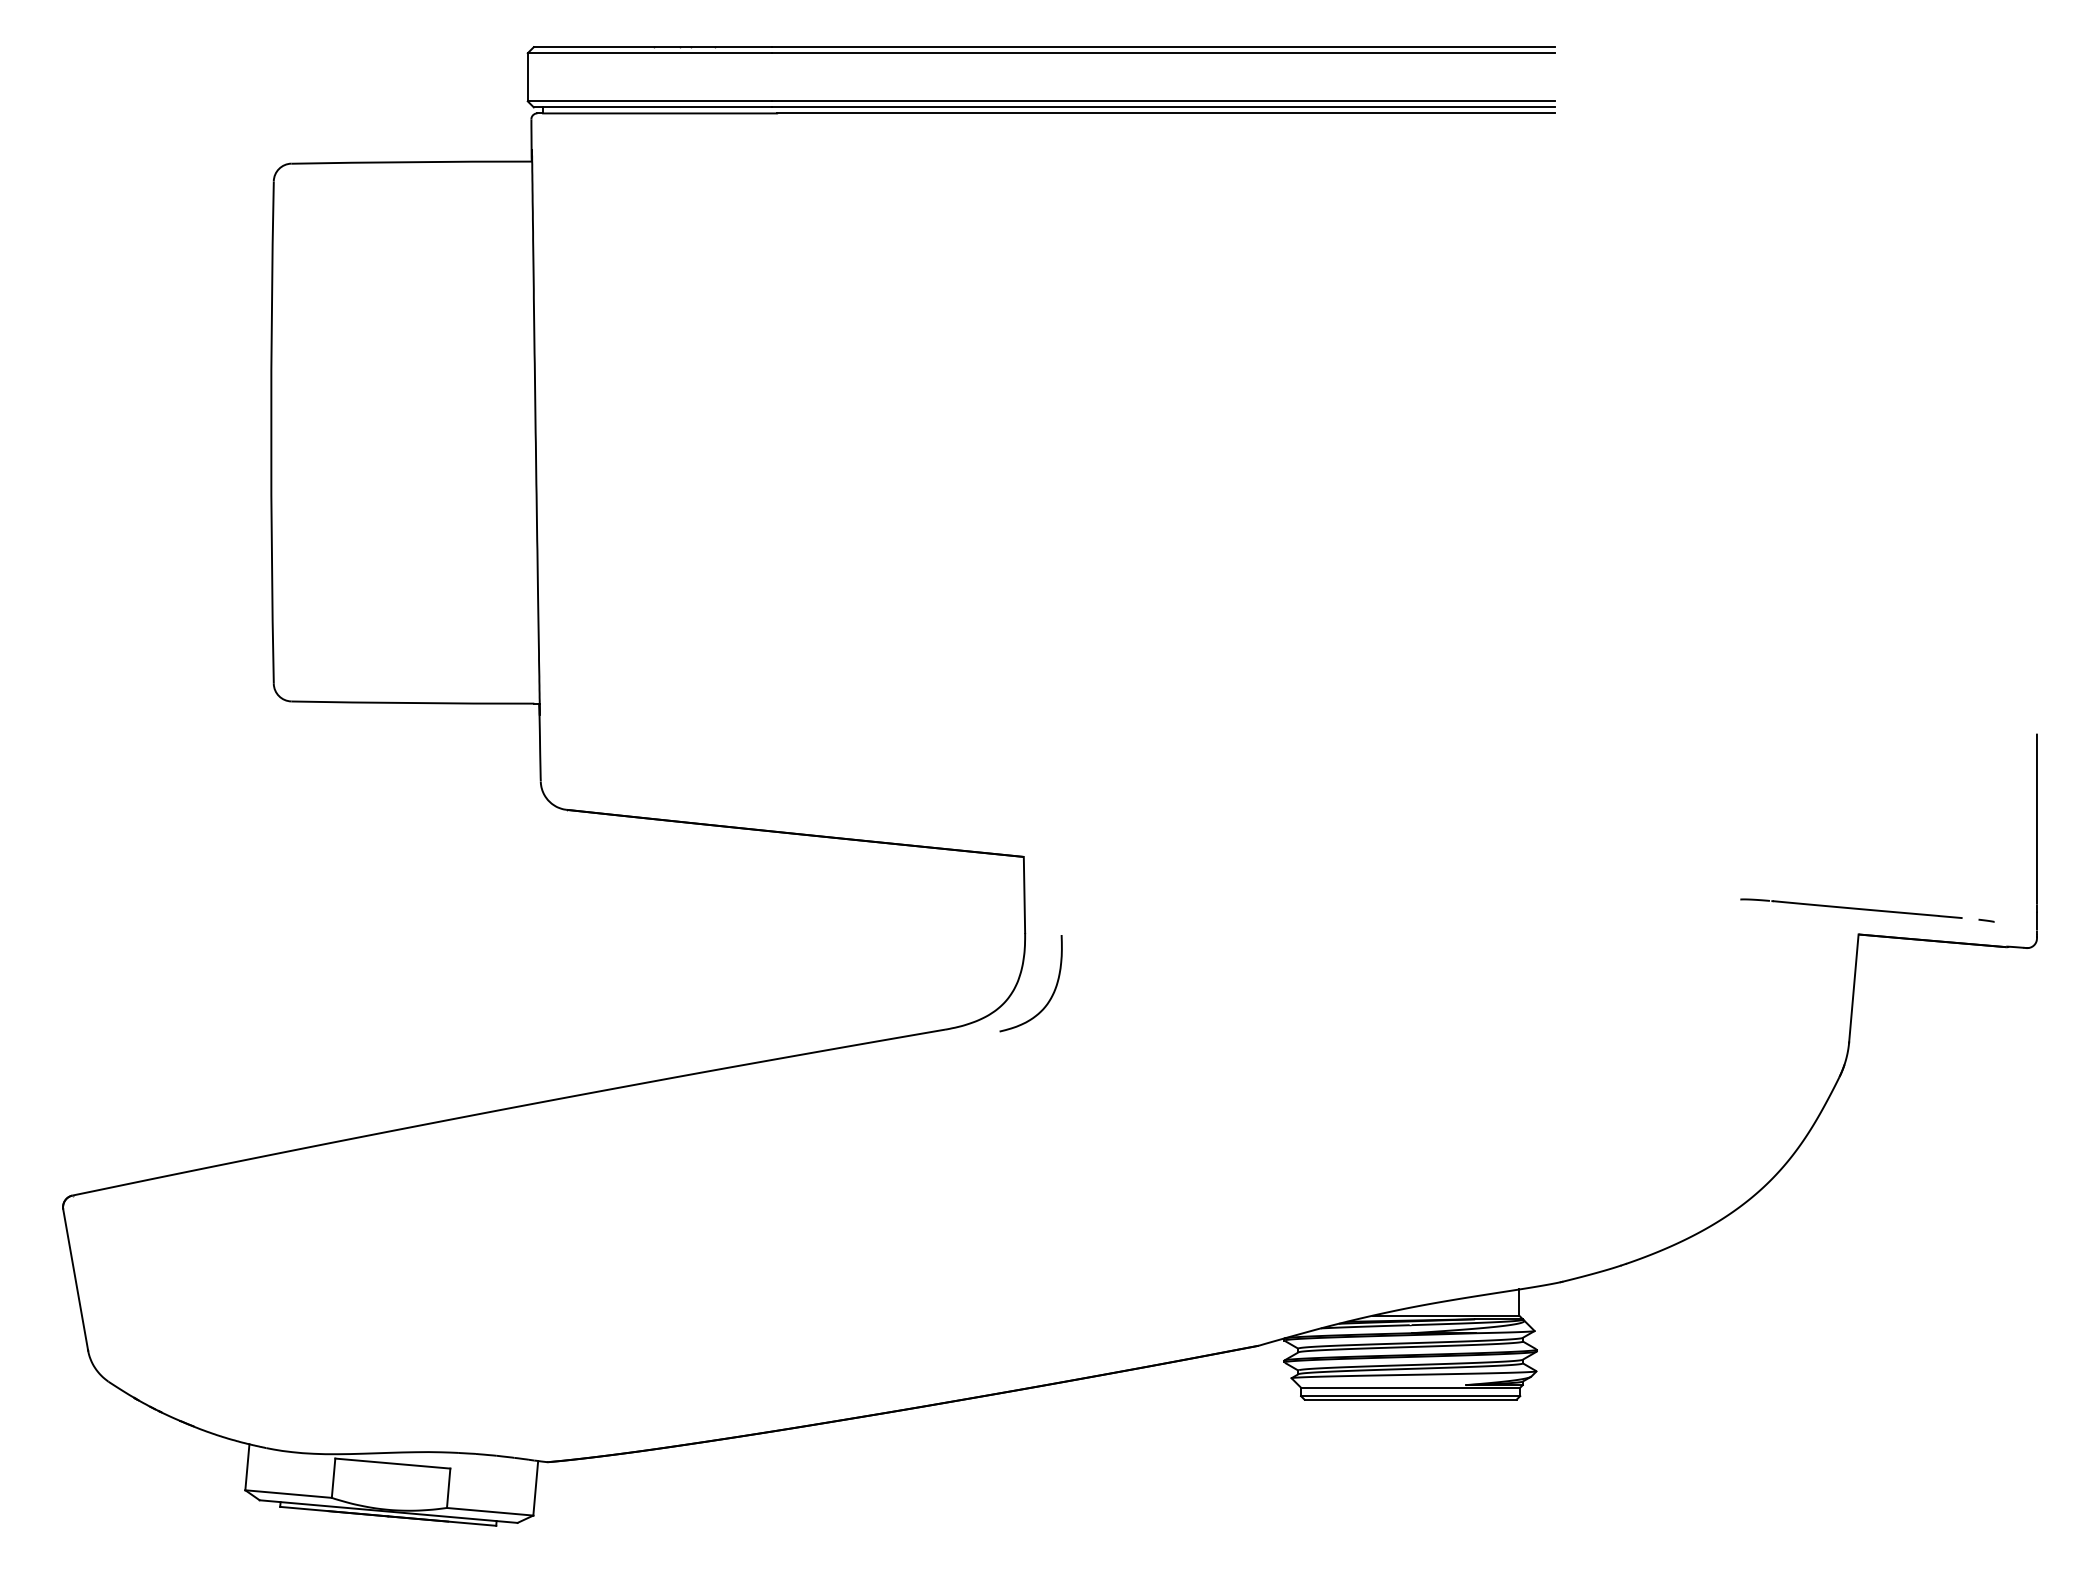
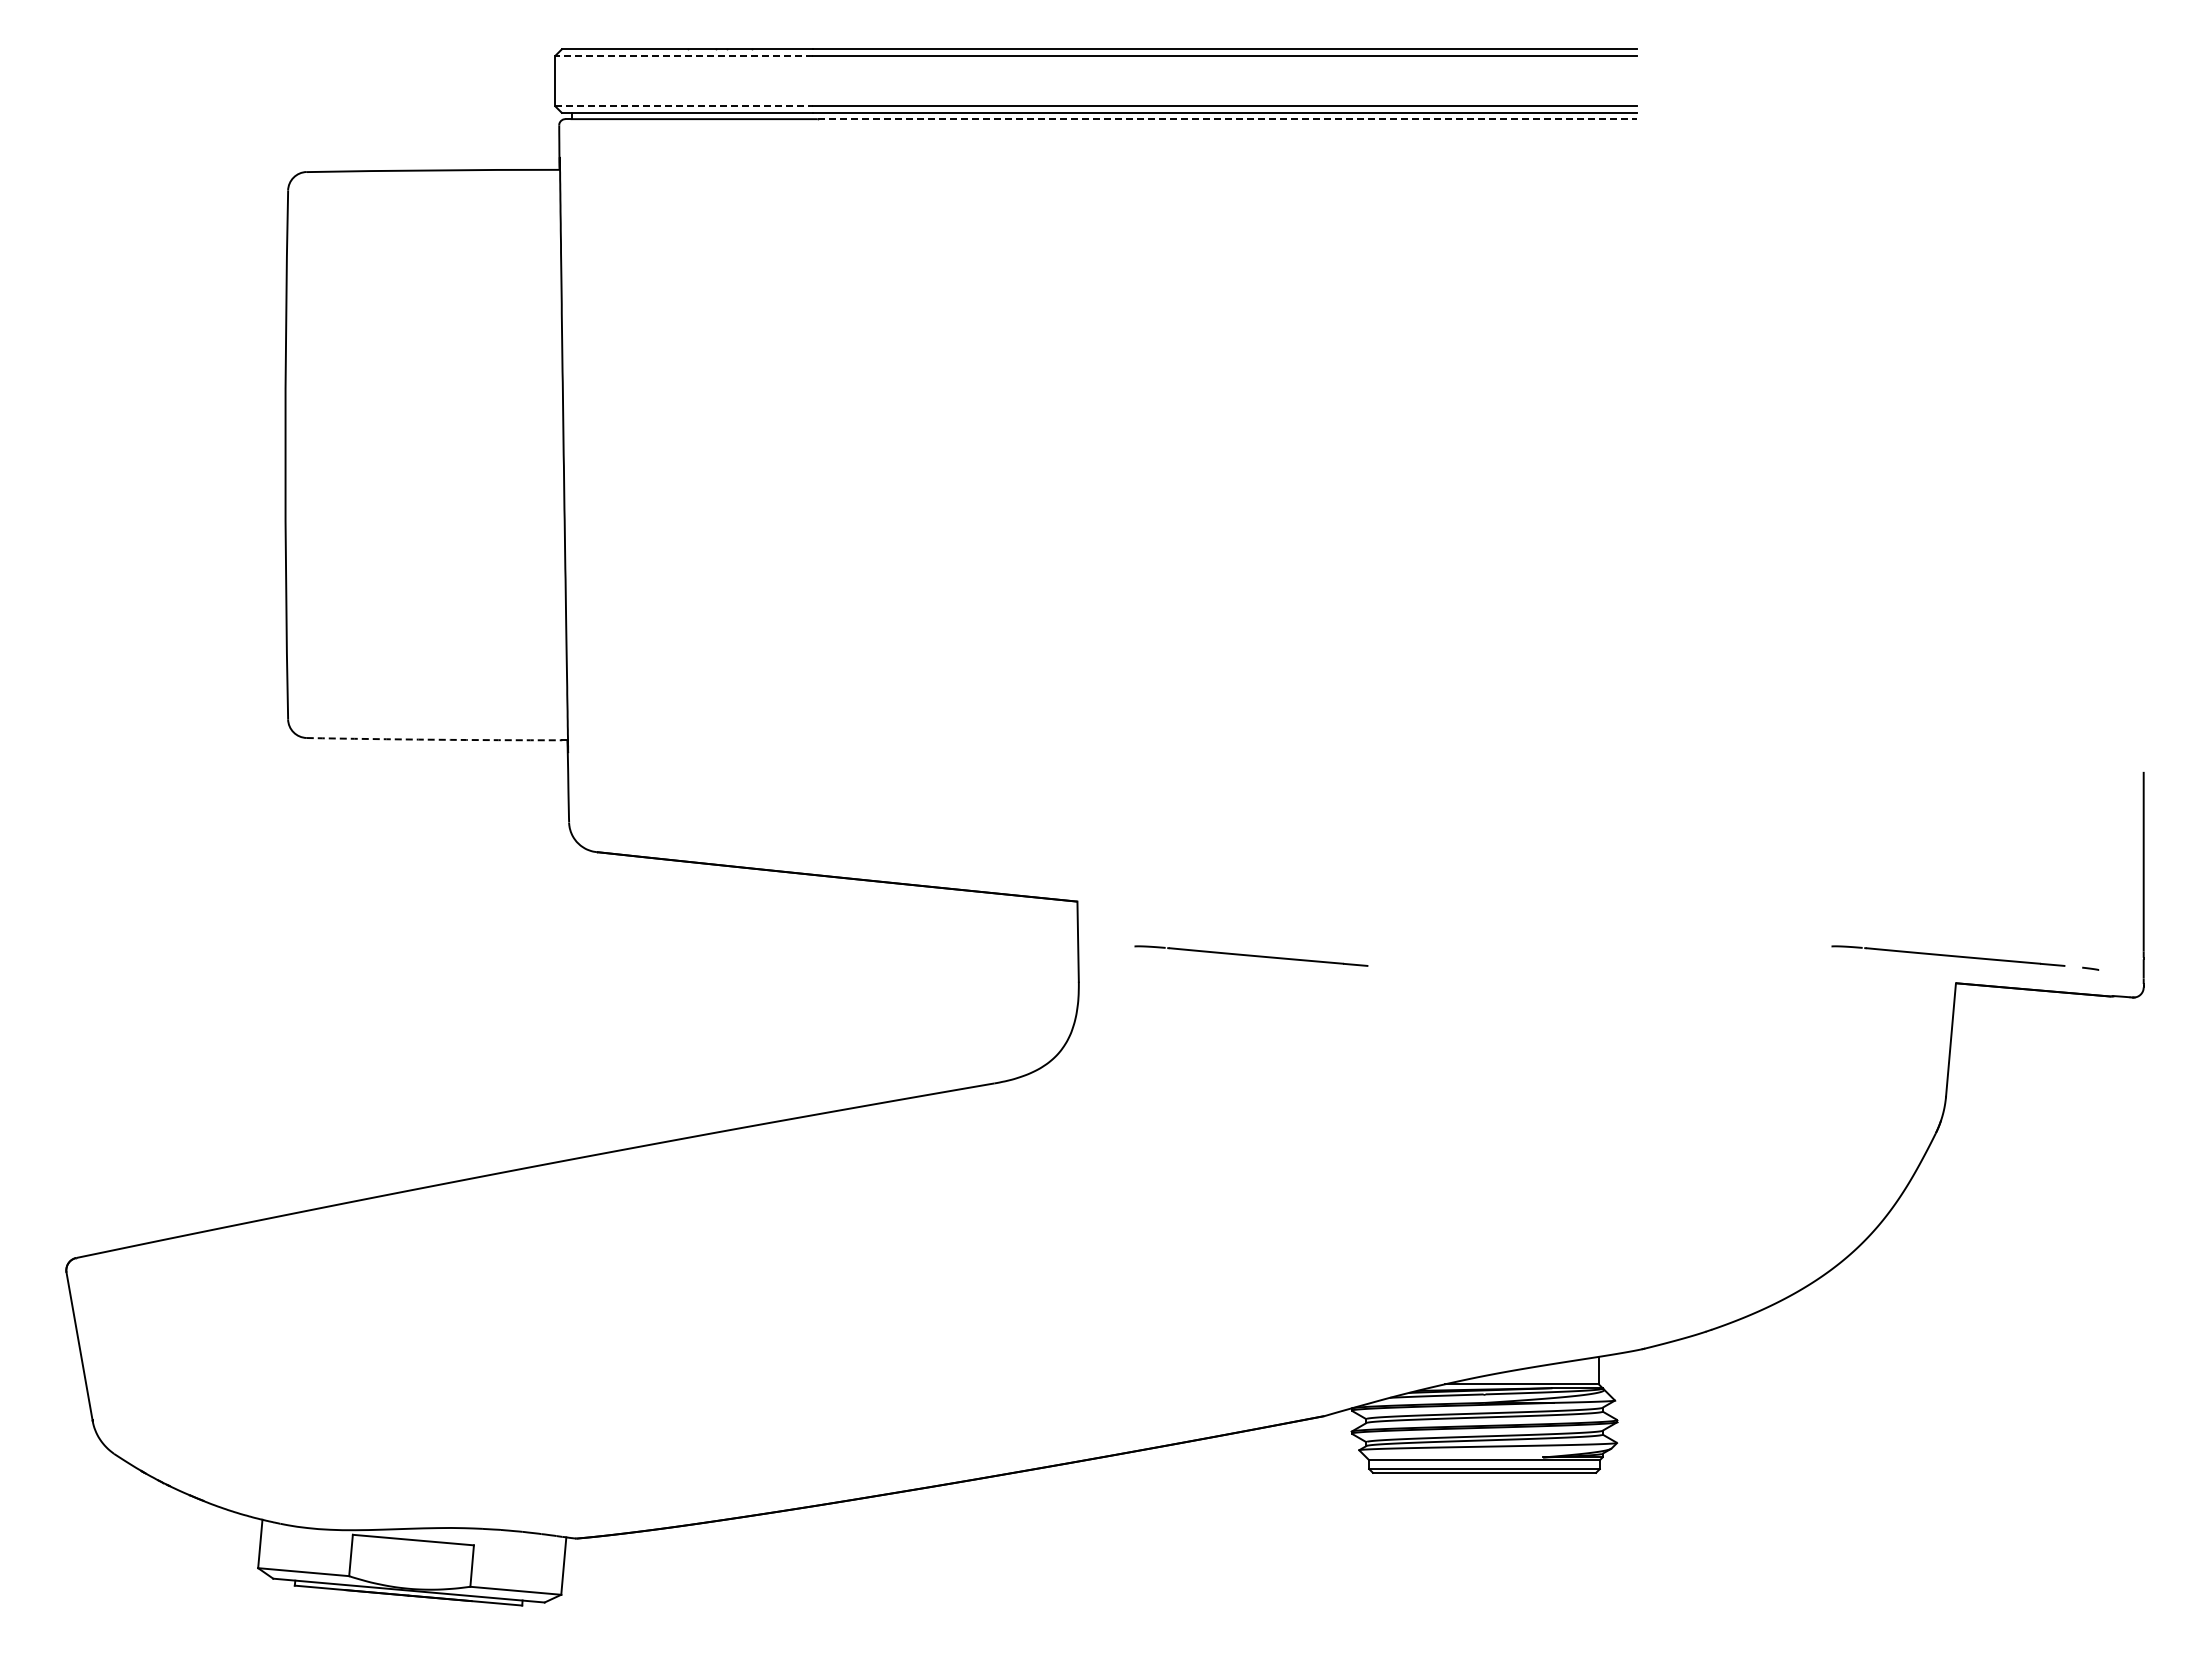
line: (650, 52) -> (684, 55), solid -> dashed
line: (650, 101) -> (684, 106), solid -> dashed
line: (1166, 113) -> (1227, 119), solid -> dashed
arc: (412, 702) -> (434, 739), solid -> dashed
part: (1189, 908) -> (1251, 955), added
curve: (1052, 993) -> (1107, 1045), removed

